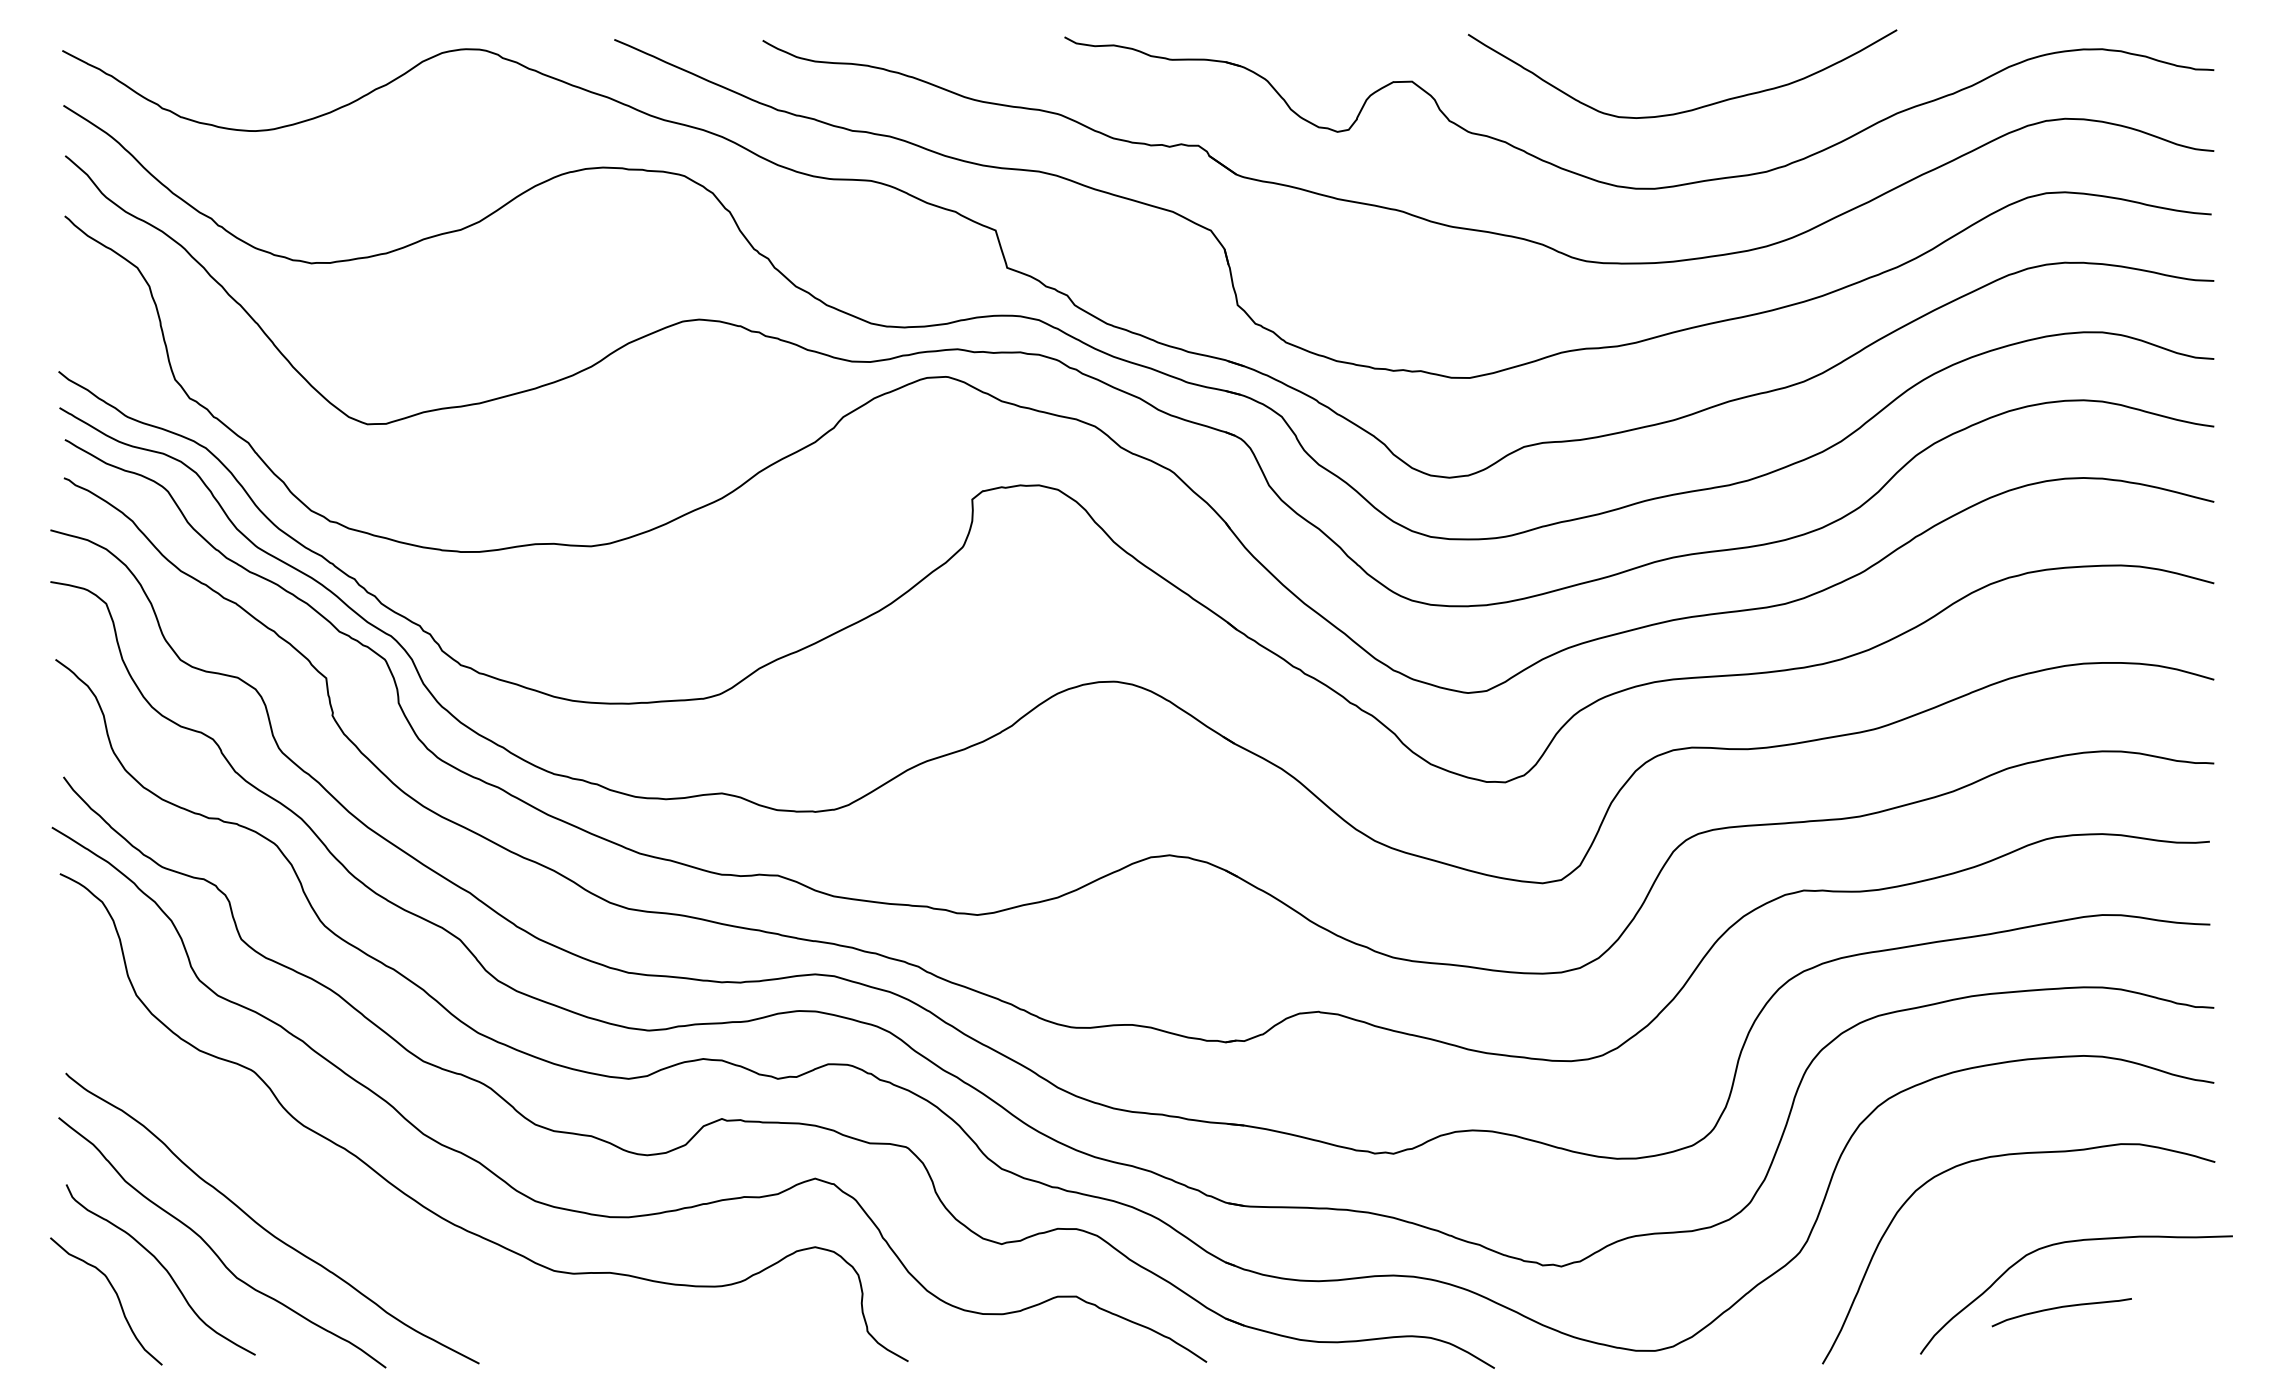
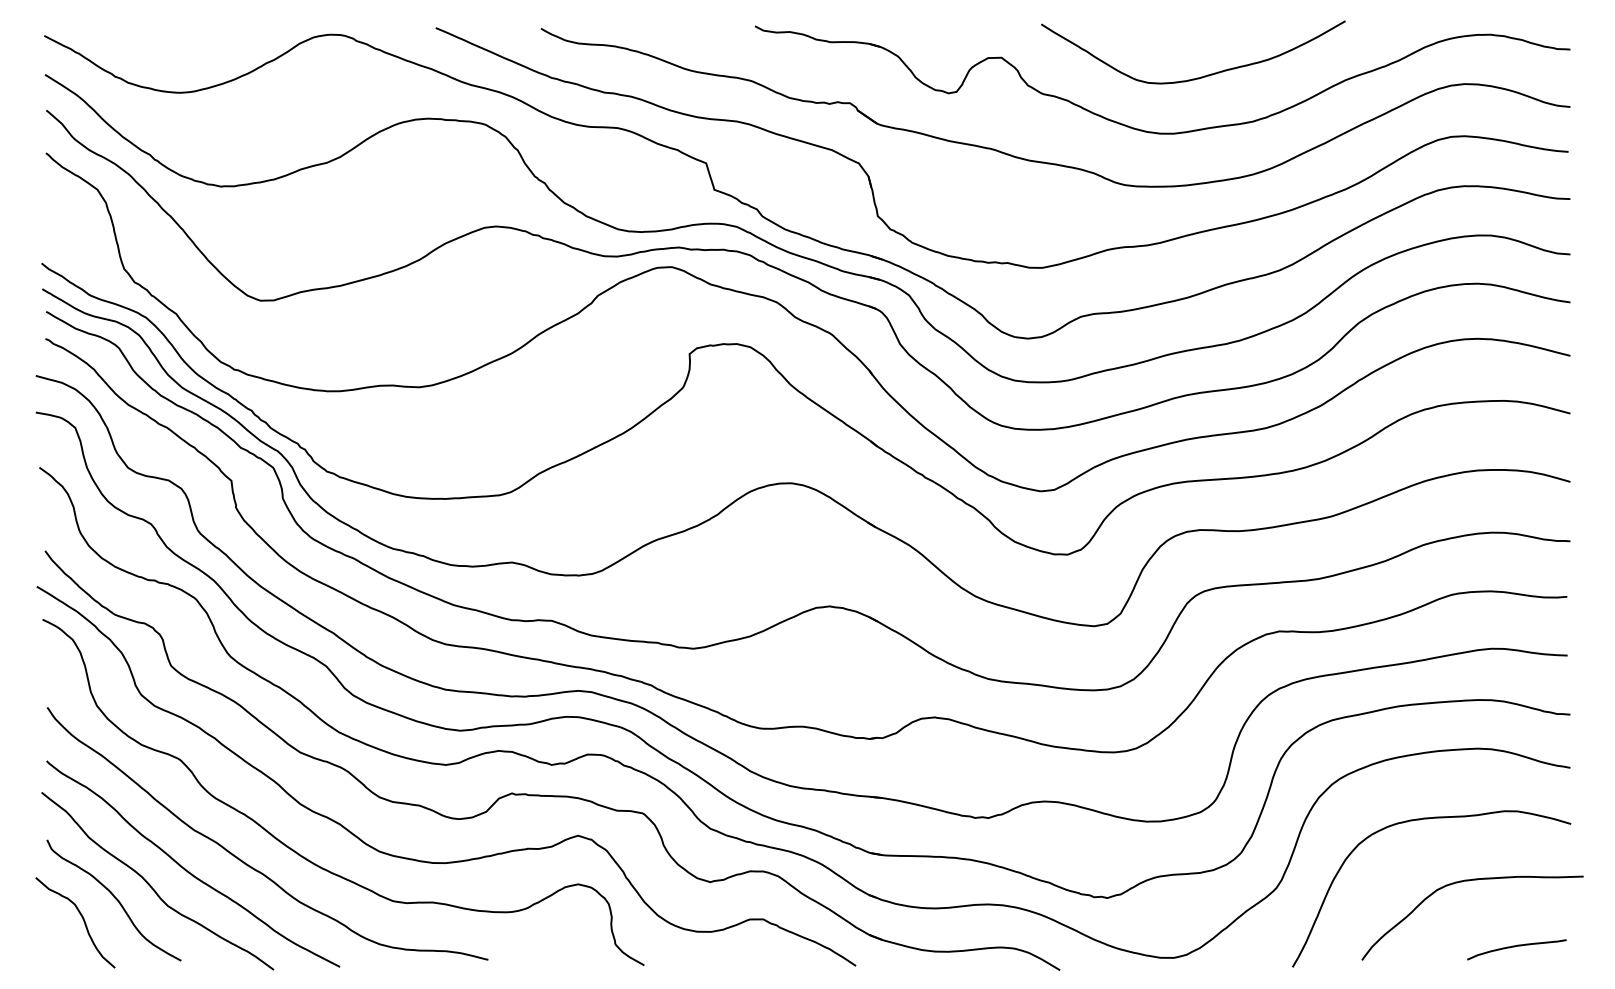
curve: (350, 1219) -> (248, 864), added
curve: (2060, 1308) -> (1515, 946), moved

